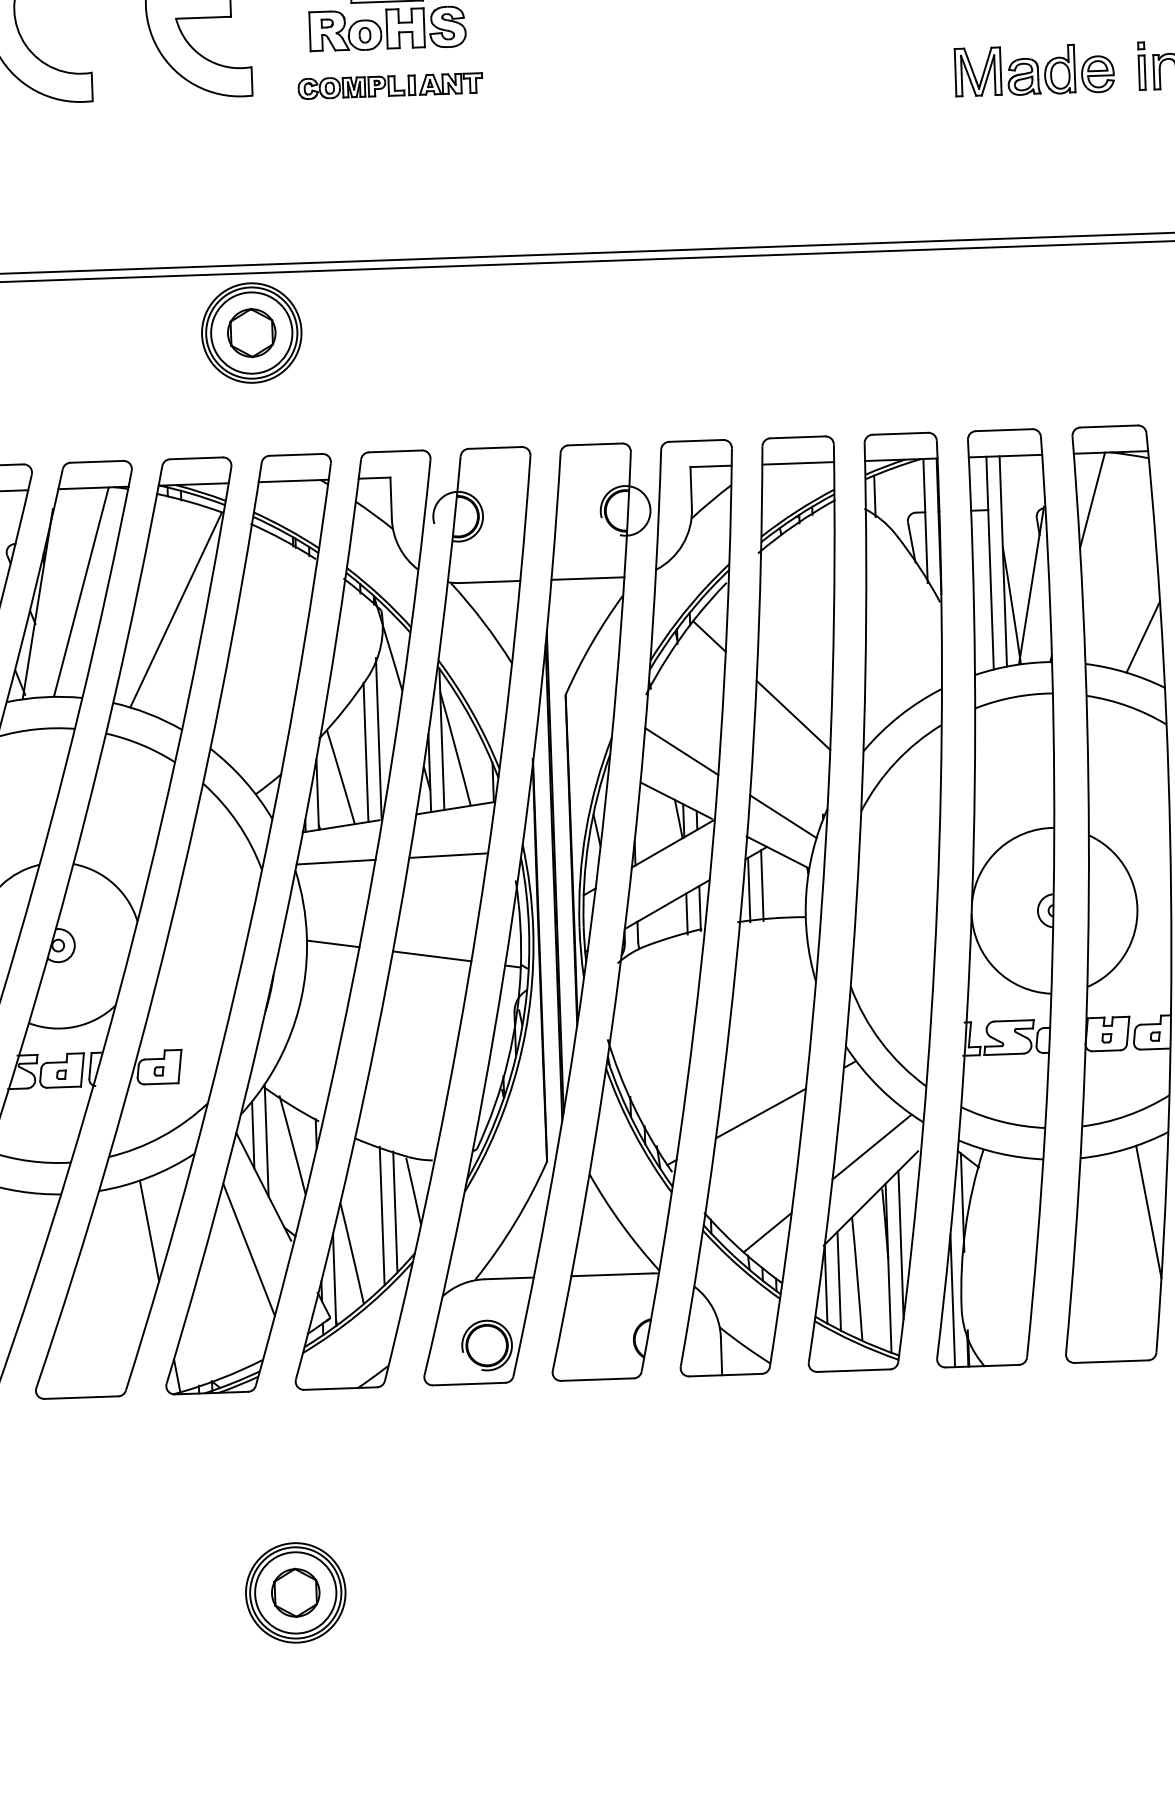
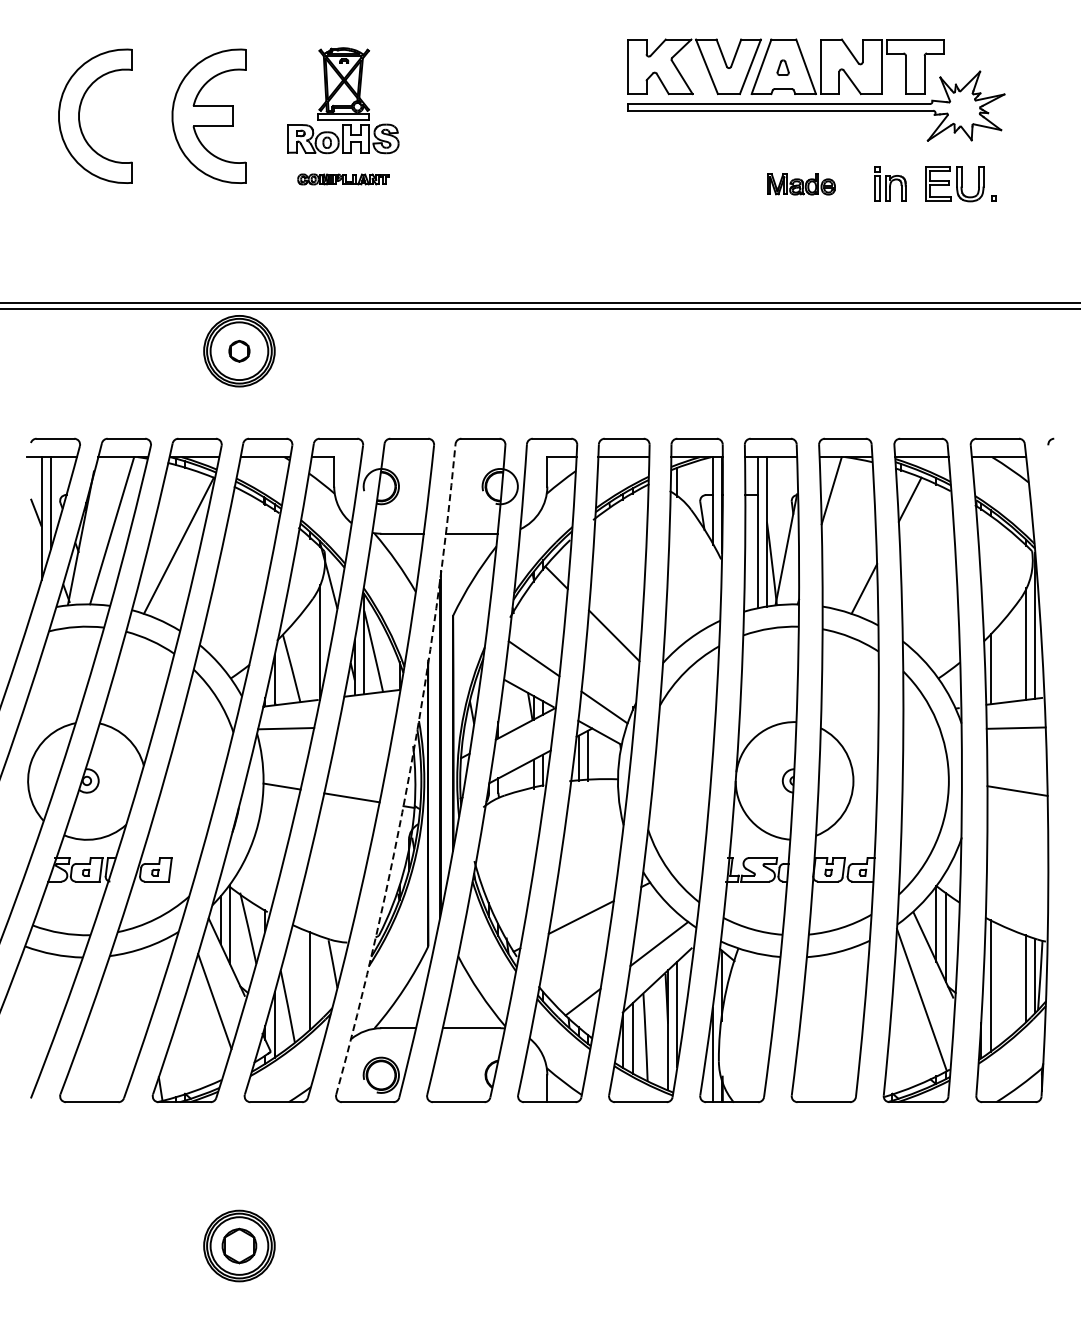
part: (1034, 70) -> (801, 184), size x0.6
part: (389, 86) -> (343, 179), size x0.7
part: (251, 333) -> (239, 351), size x0.6
line: (366, 752) -> (310, 651), removed
line: (449, 855) -> (366, 726), removed
arc: (511, 916) -> (409, 771), solid -> dashed
line: (1148, 1211) -> (853, 996), removed
line: (395, 1212) -> (319, 978), removed
line: (149, 1230) -> (144, 985), removed

